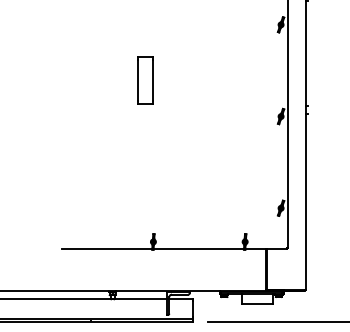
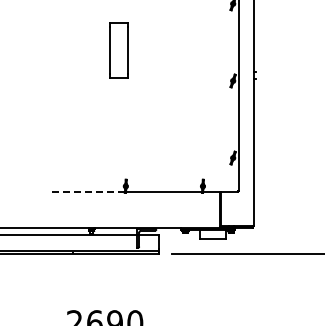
part: (145, 80) -> (119, 50), size x1.4
line: (106, 249) -> (86, 192), solid -> dashed

